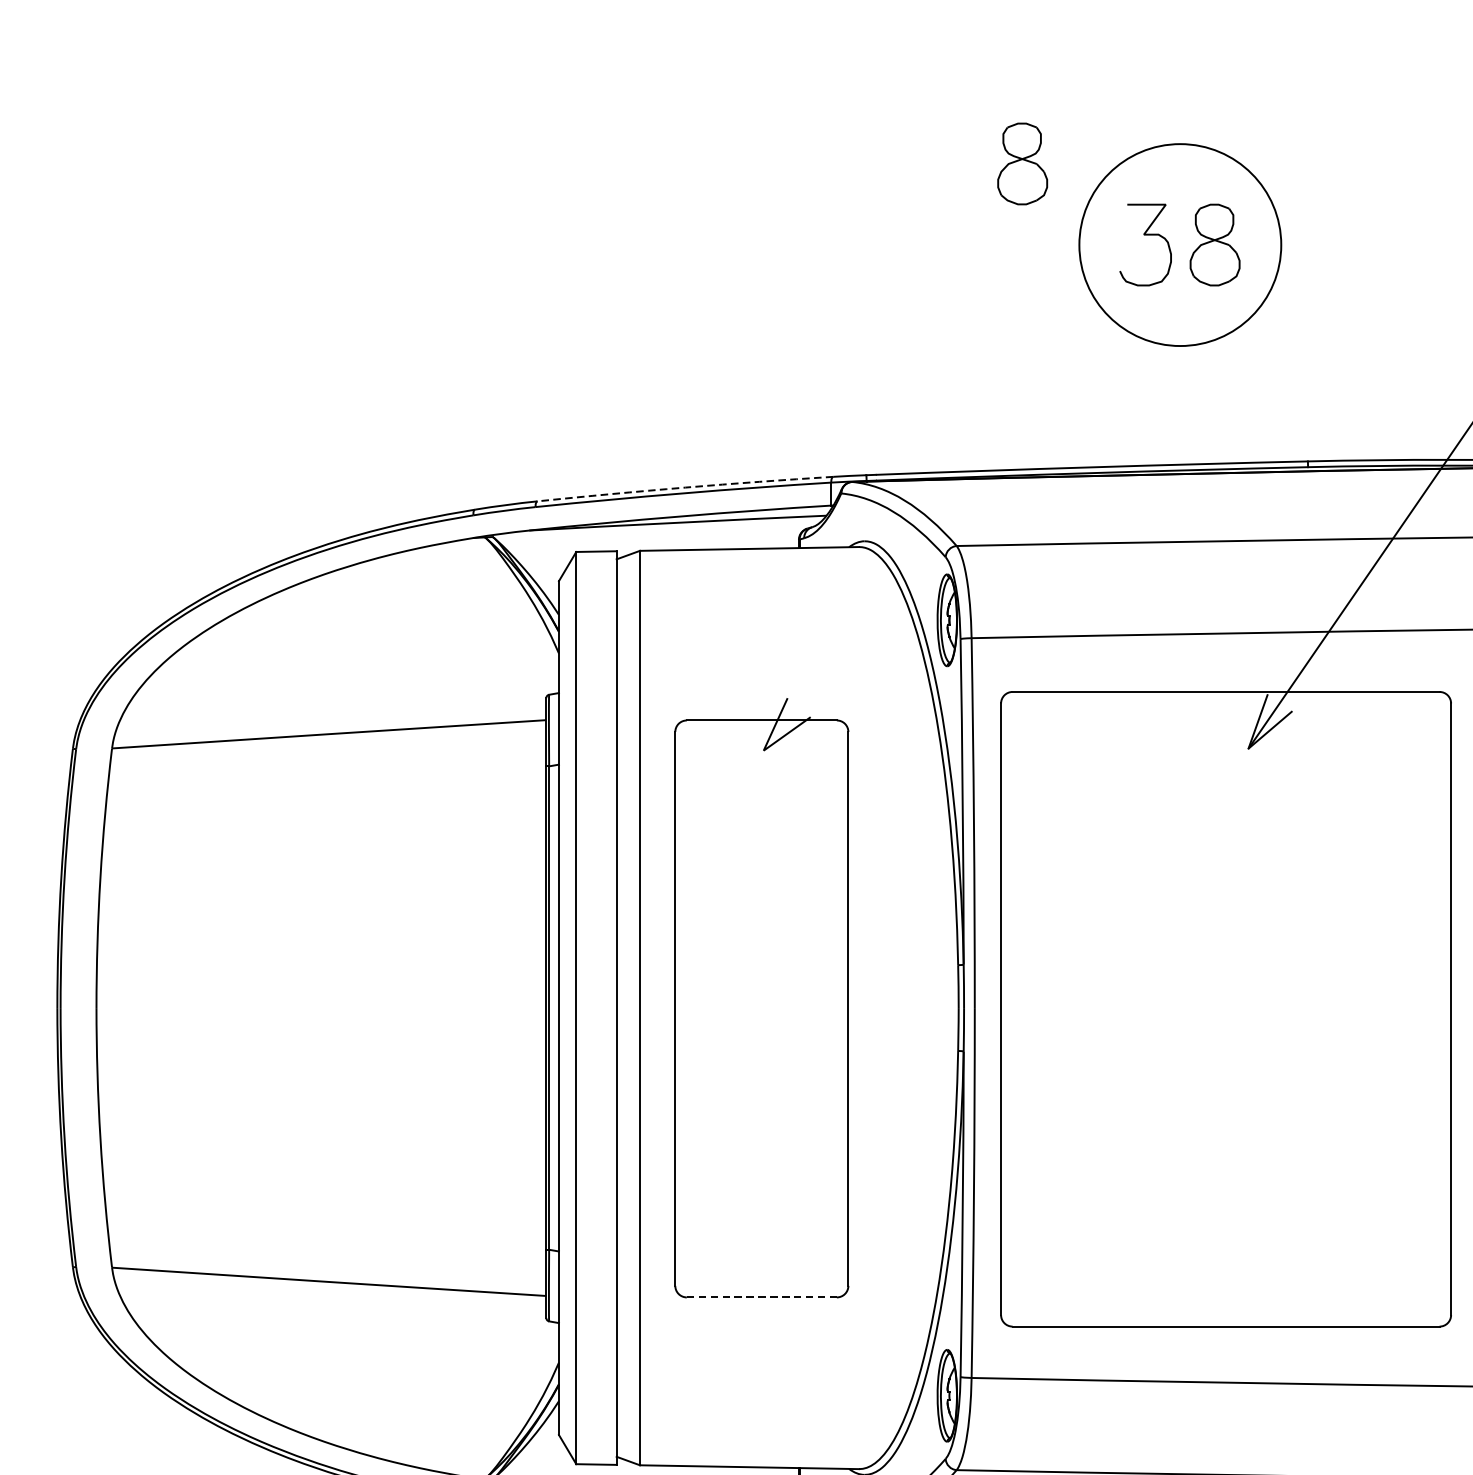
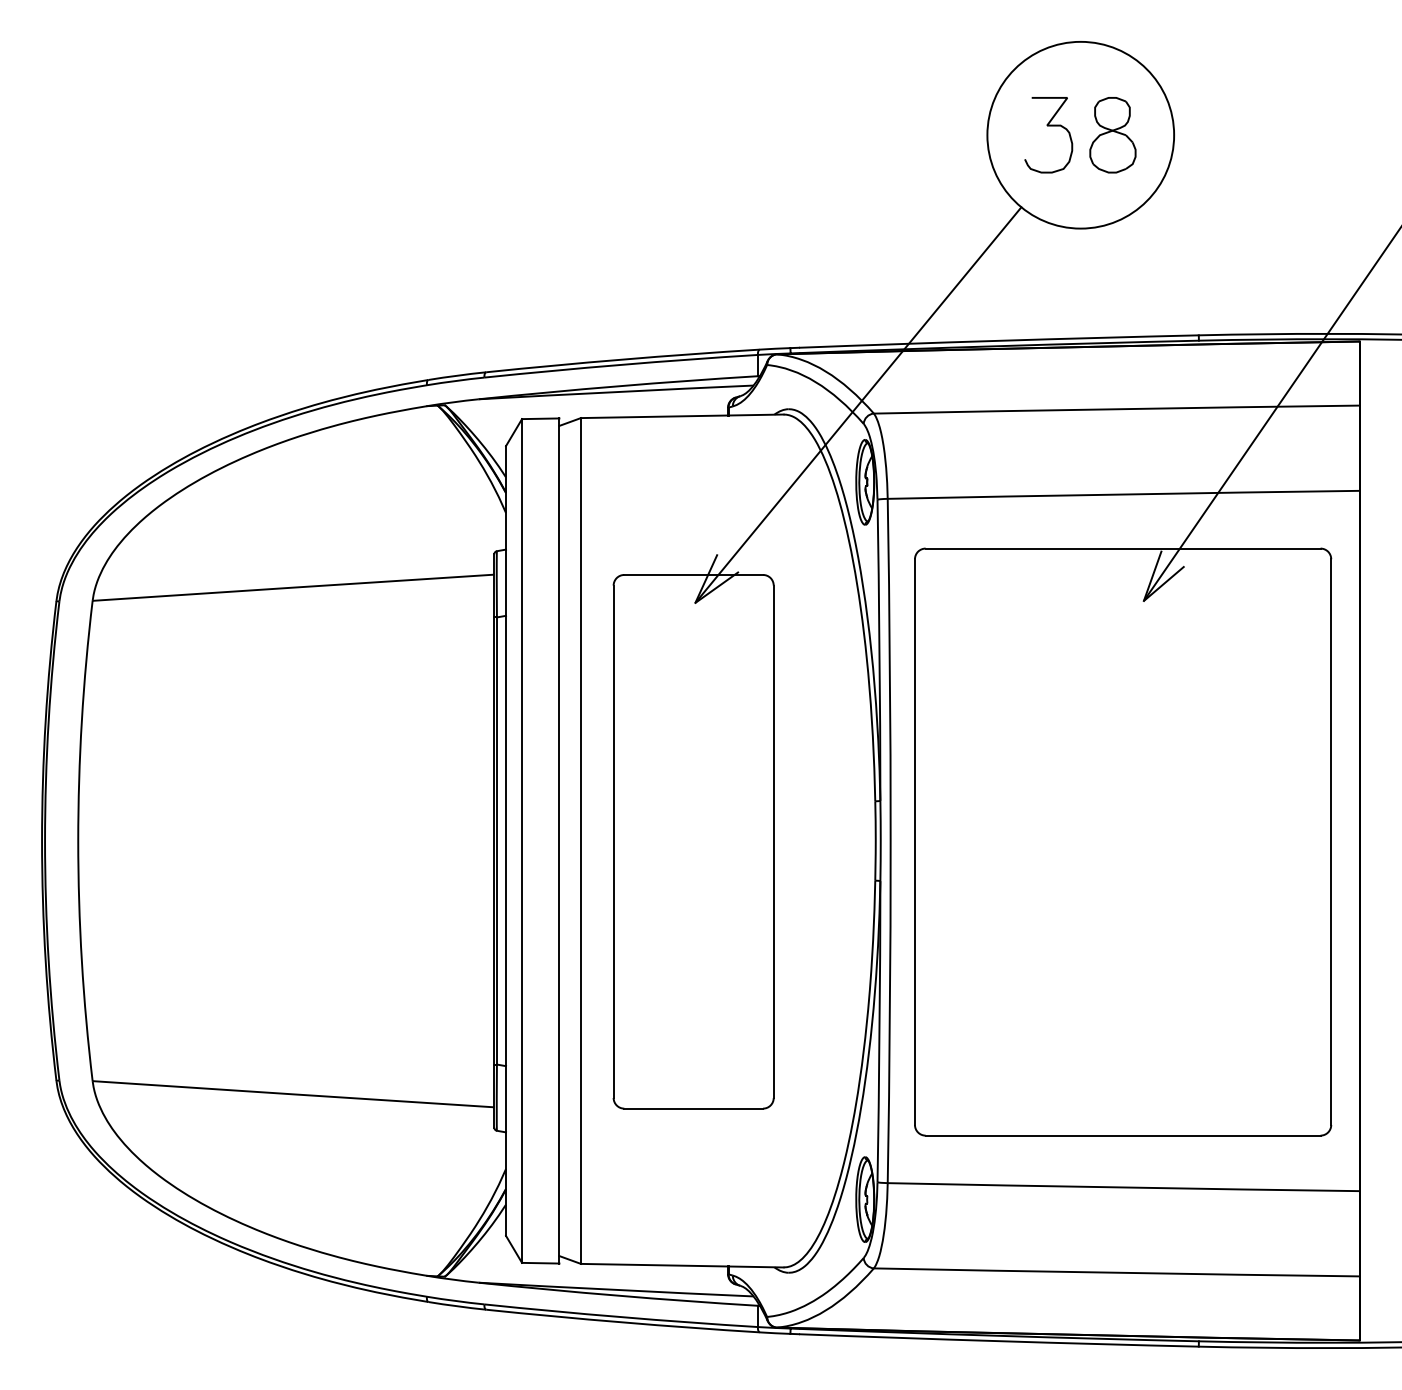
part: (1022, 164) -> (934, 60), removed
arc: (684, 487) -> (622, 359), dashed -> solid
line: (940, 536) -> (858, 404), added
line: (762, 1297) -> (694, 1108), dashed -> solid

